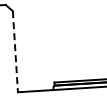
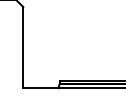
line: (15, 51) -> (23, 47), dashed -> solid

